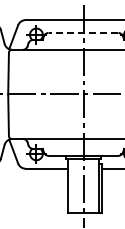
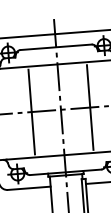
line: (83, 33) -> (56, 47), dashed -> solid
line: (54, 94) -> (31, 112), added
line: (112, 94) -> (90, 107), added

